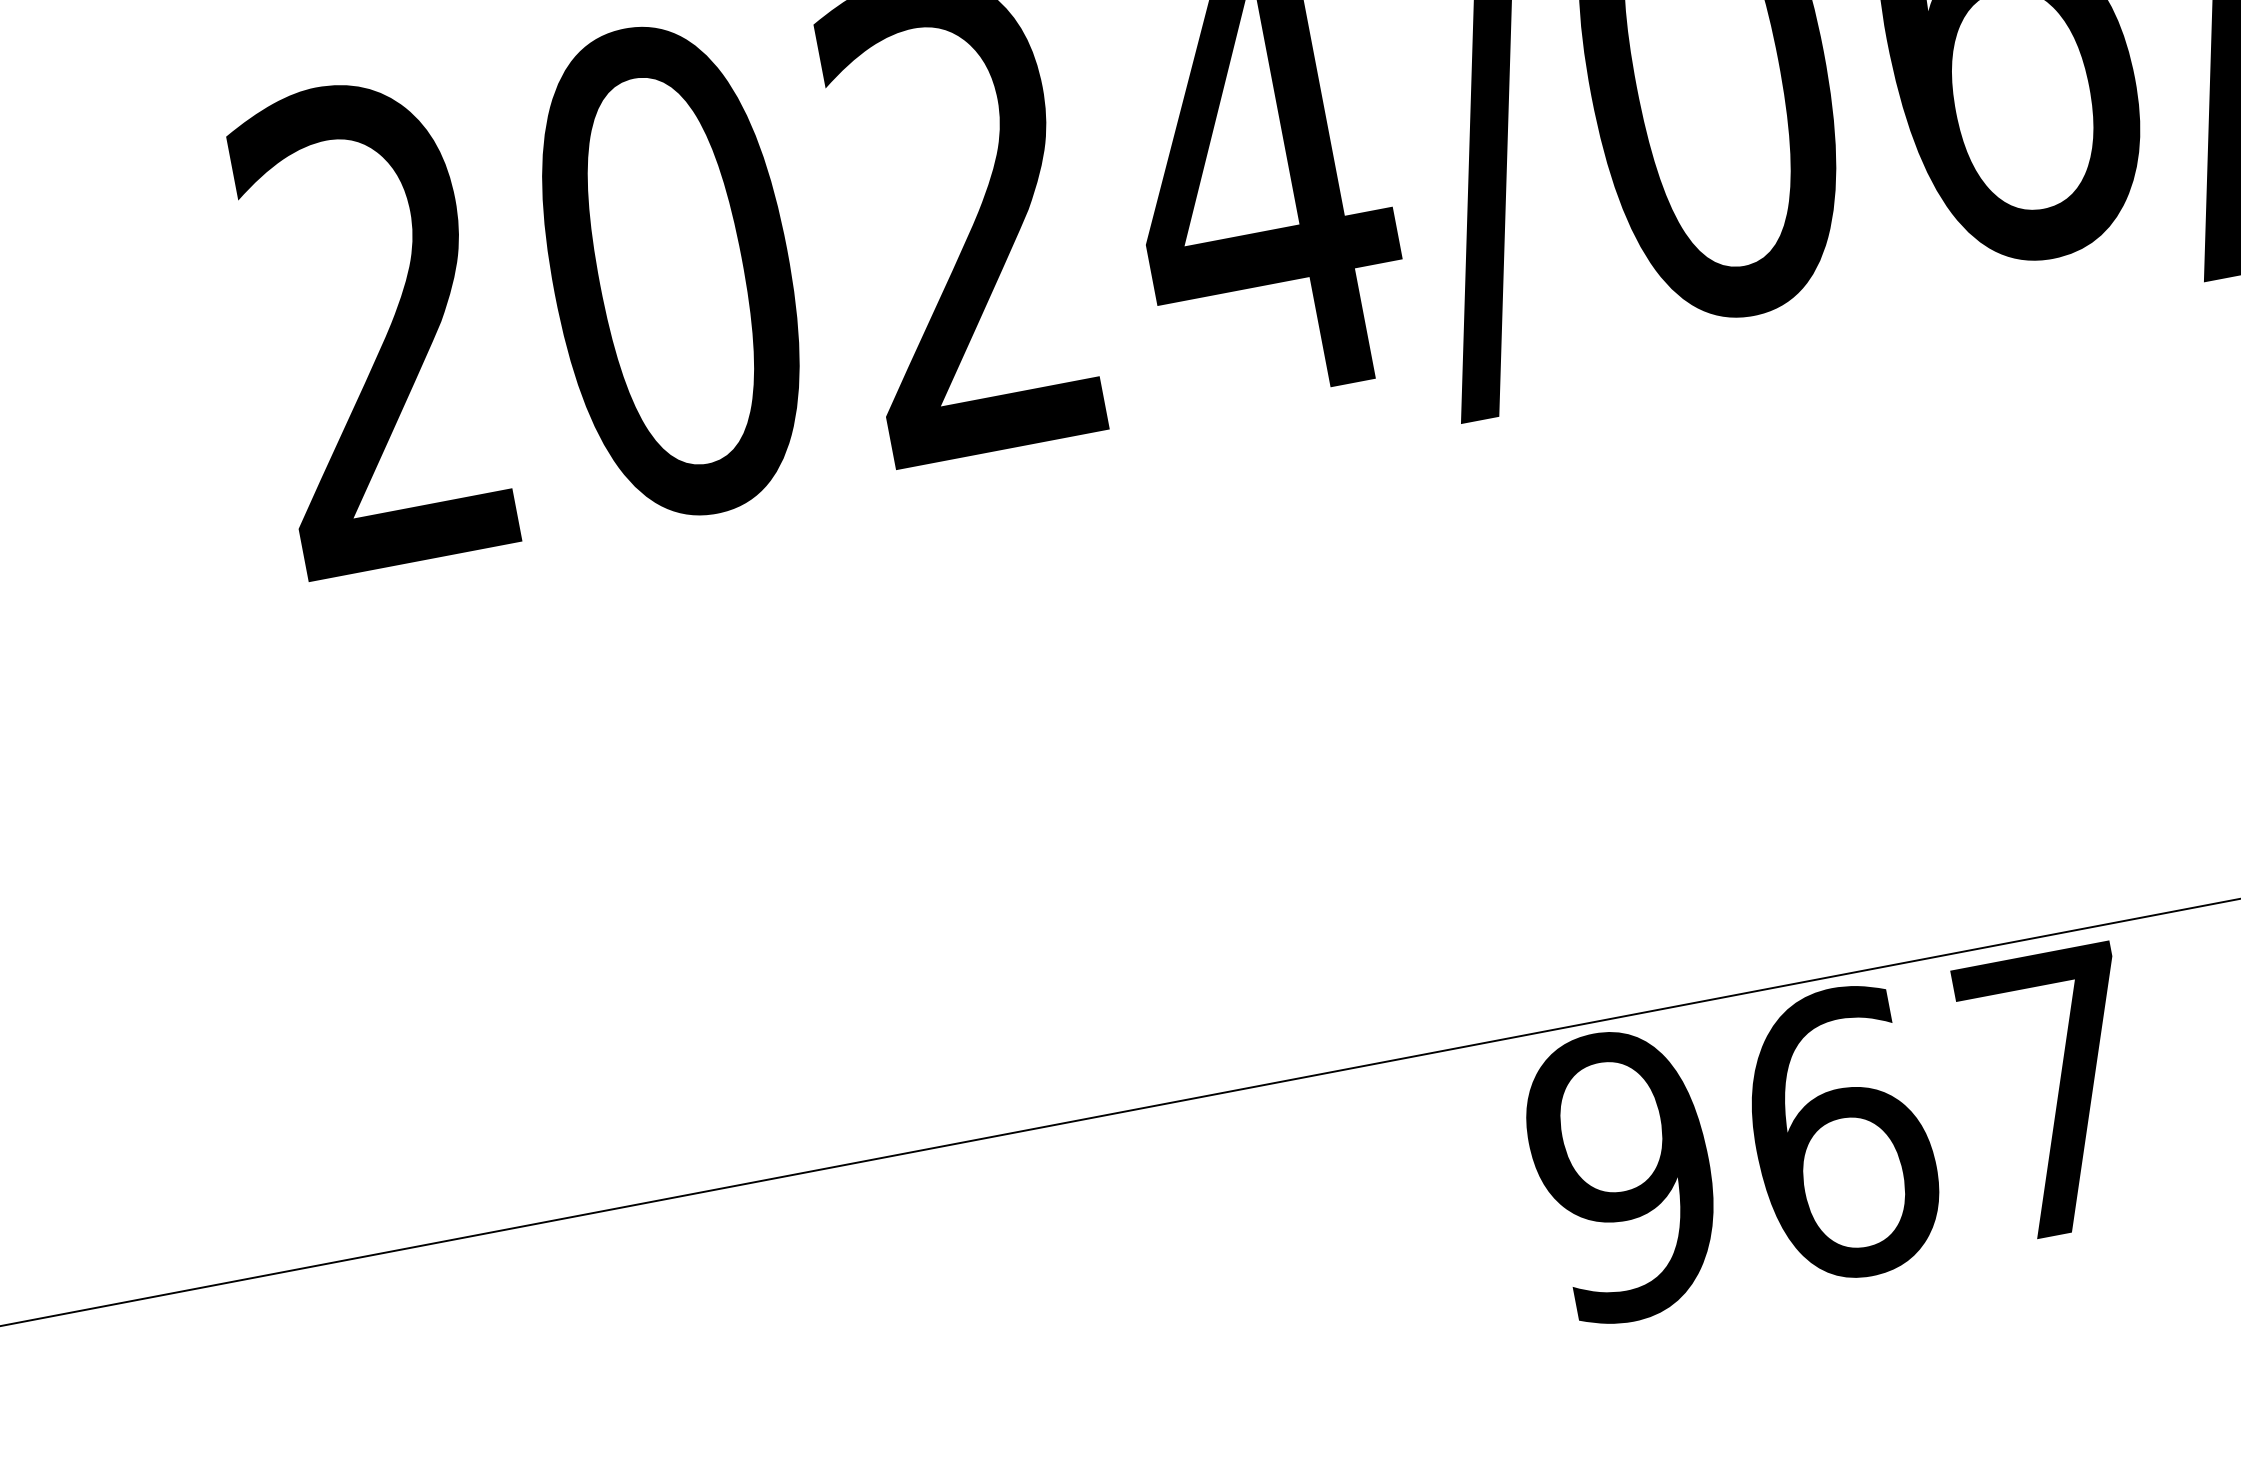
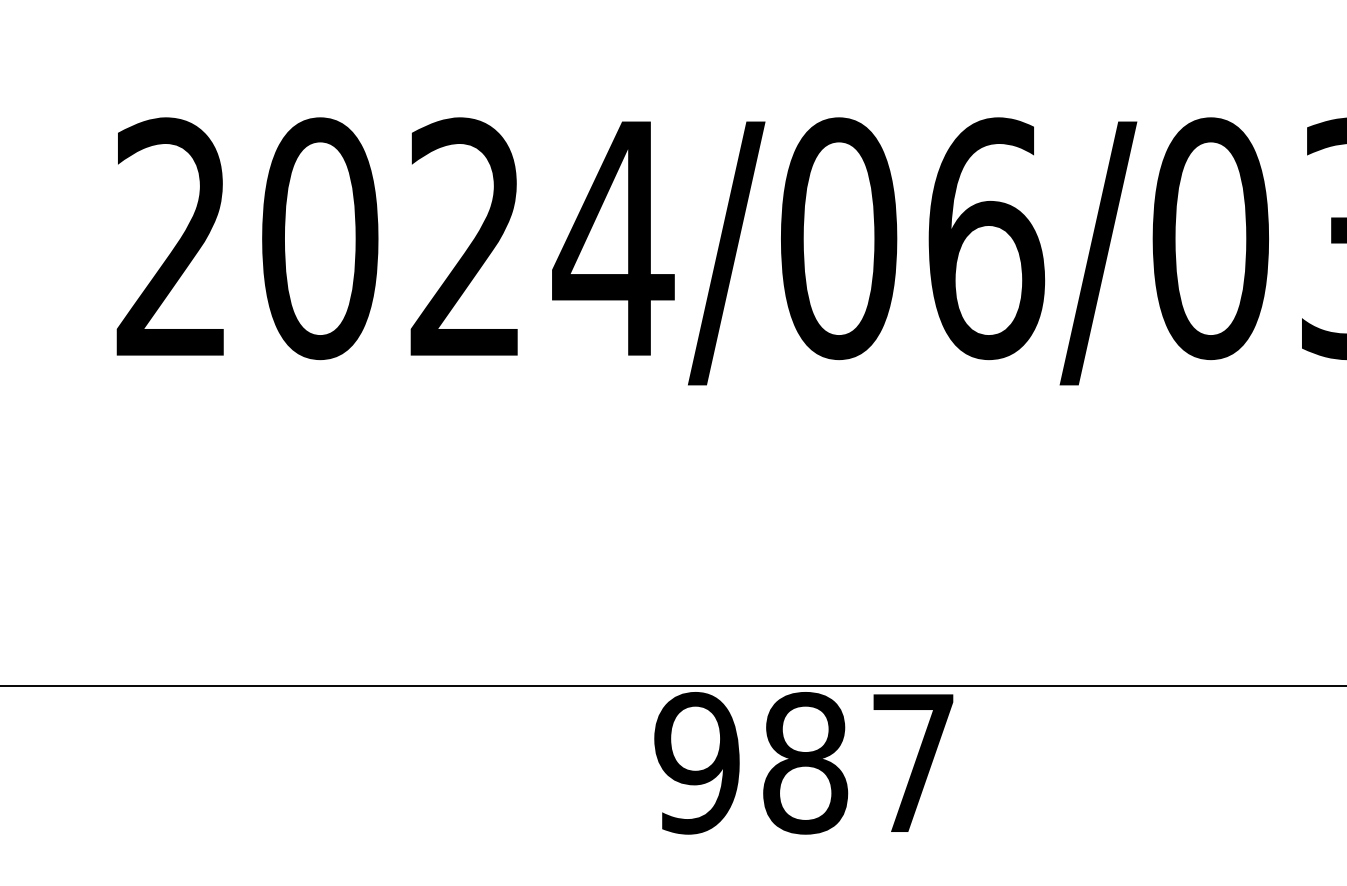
text: (1840, 1134) -> (805, 763), 967 -> 987

